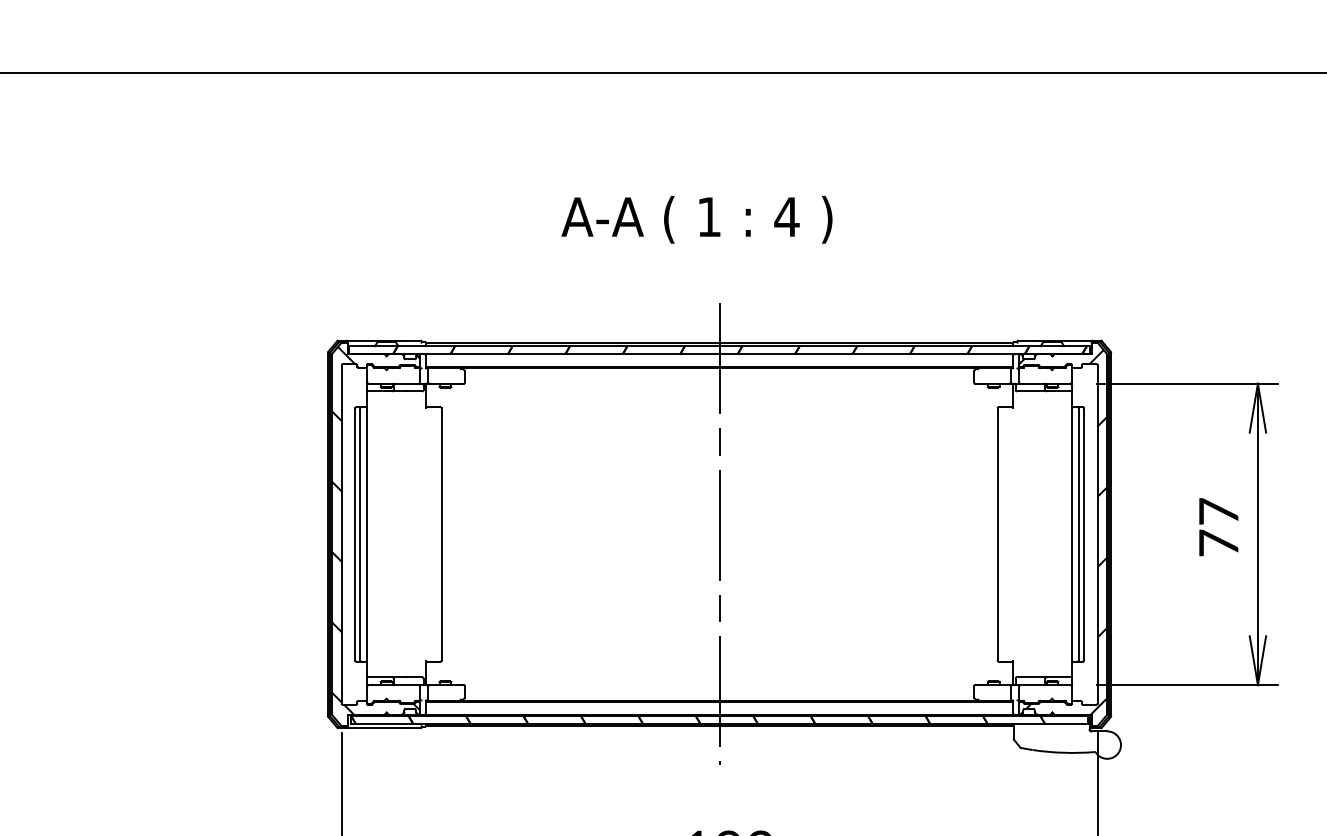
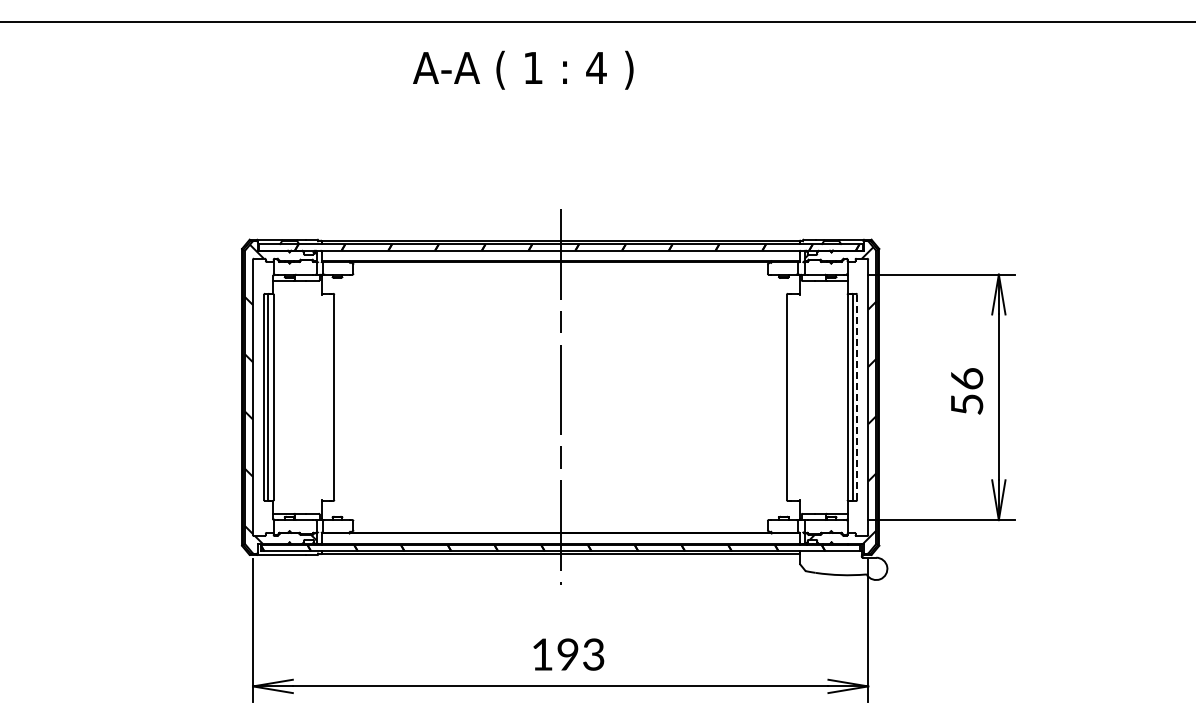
text: (697, 218) -> (523, 69), moved
text: (1219, 527) -> (967, 391), 77 -> 56
line: (1084, 534) -> (857, 397), solid -> dashed

